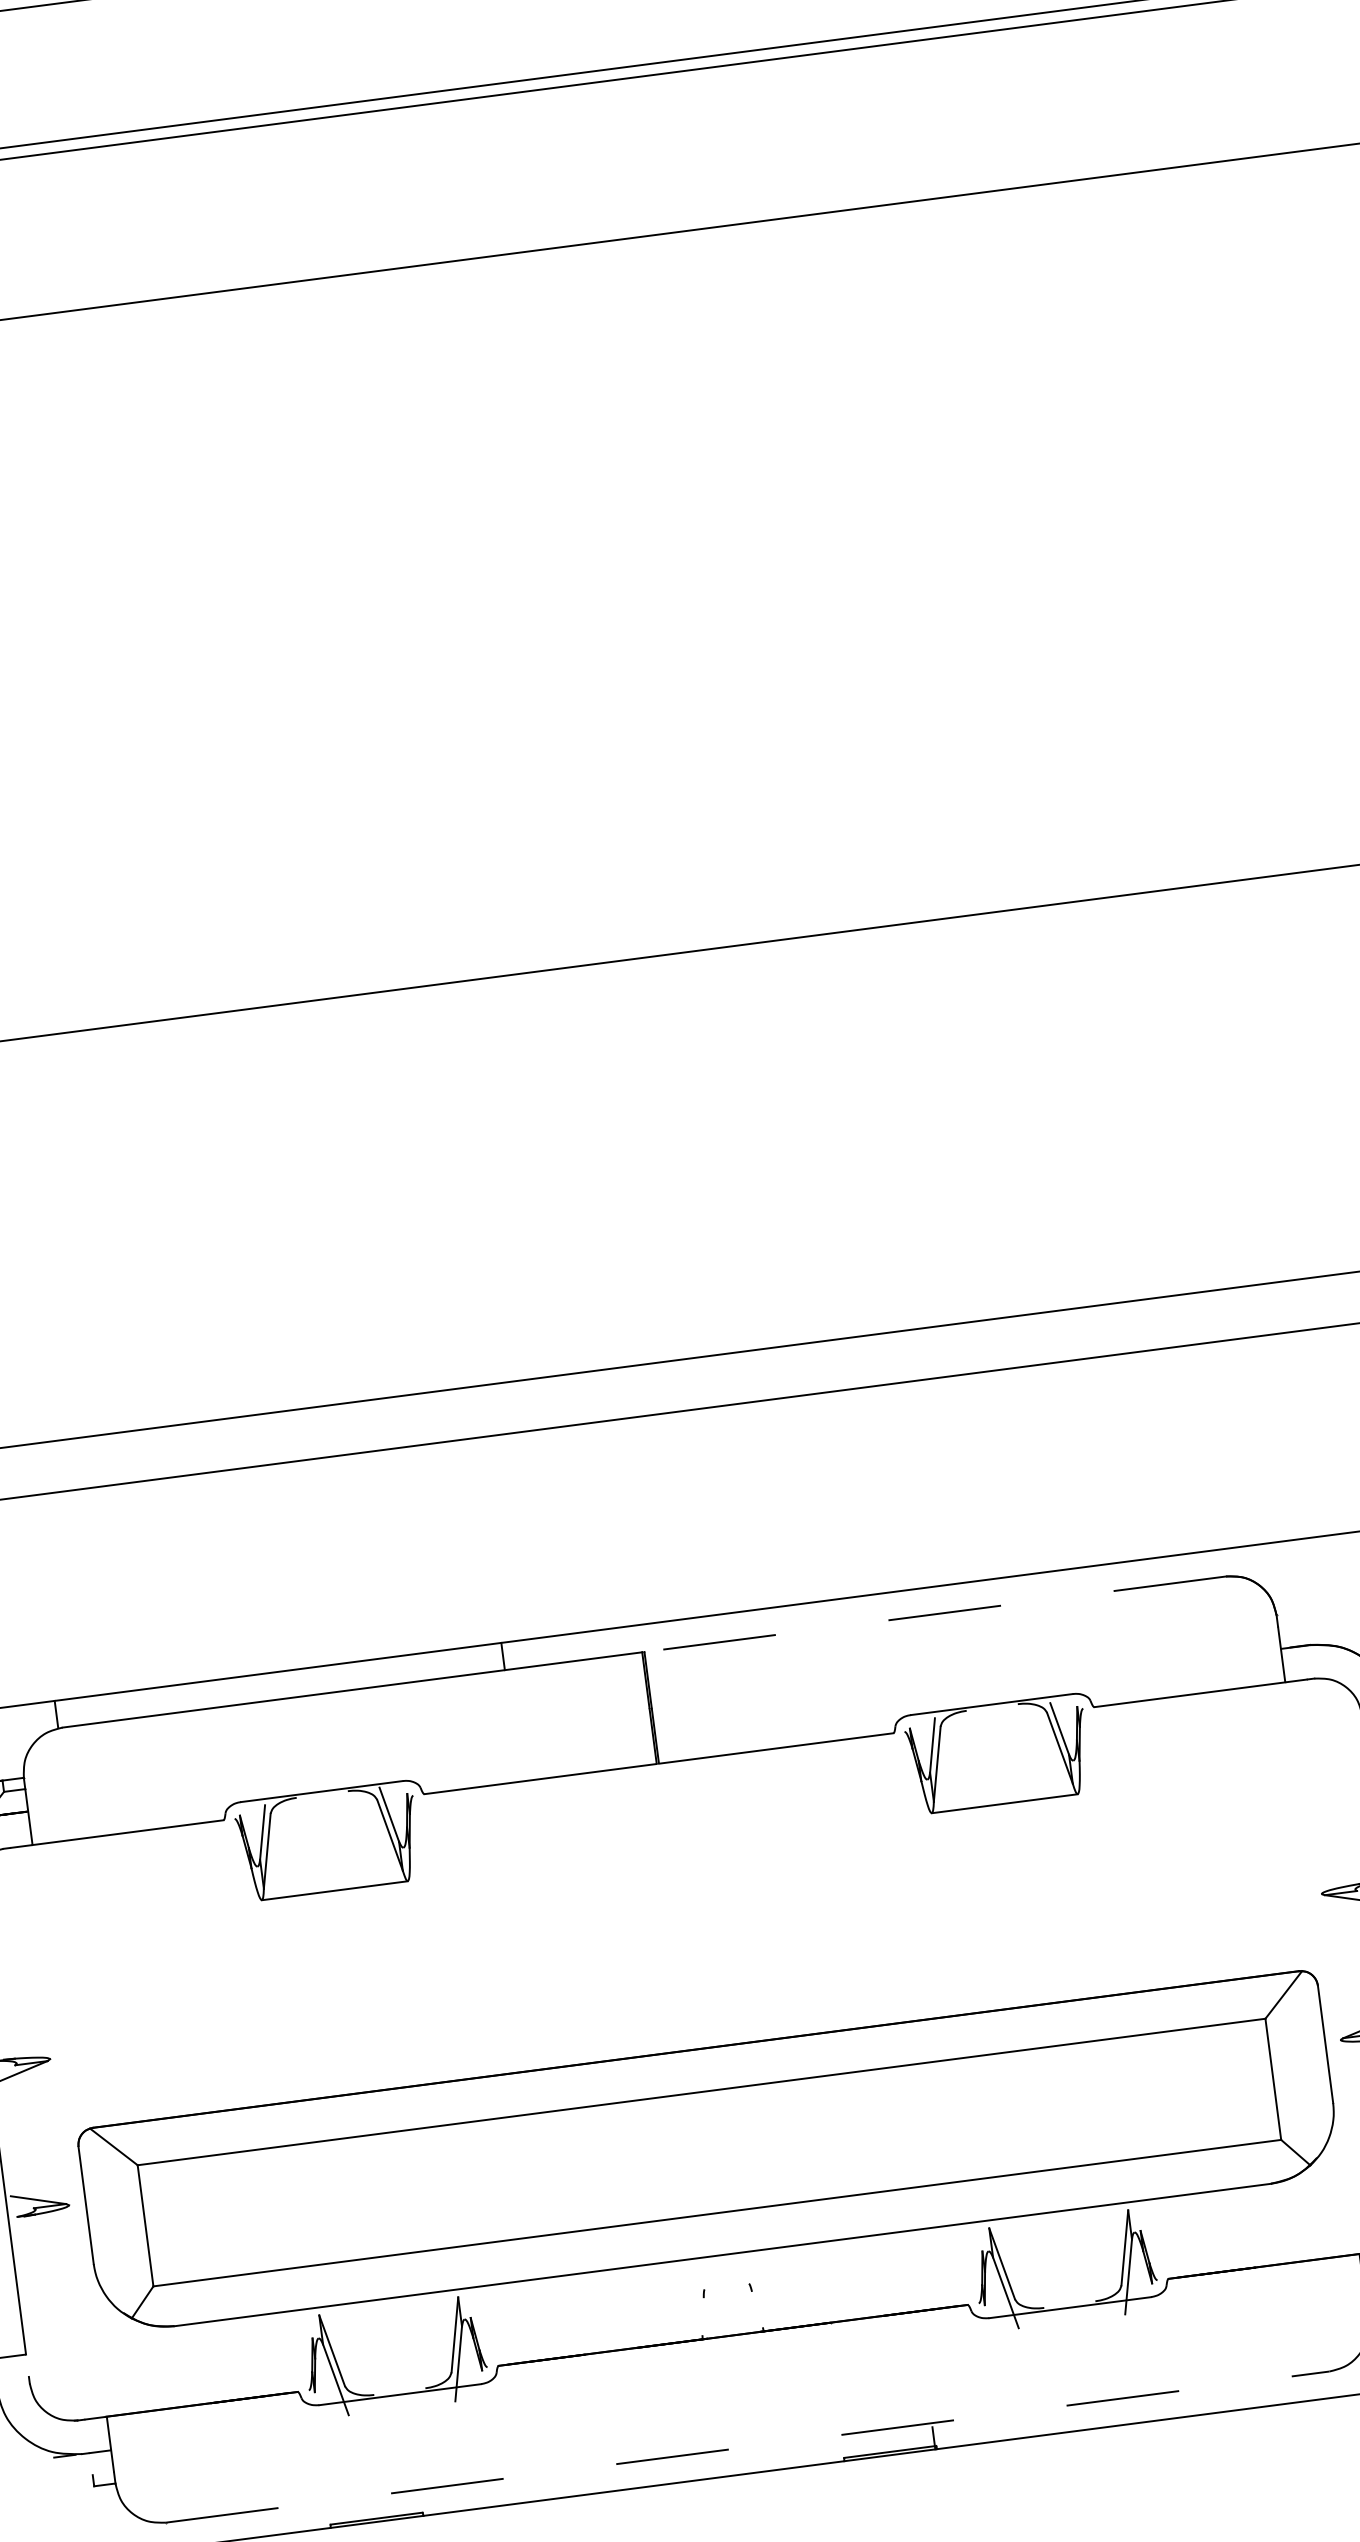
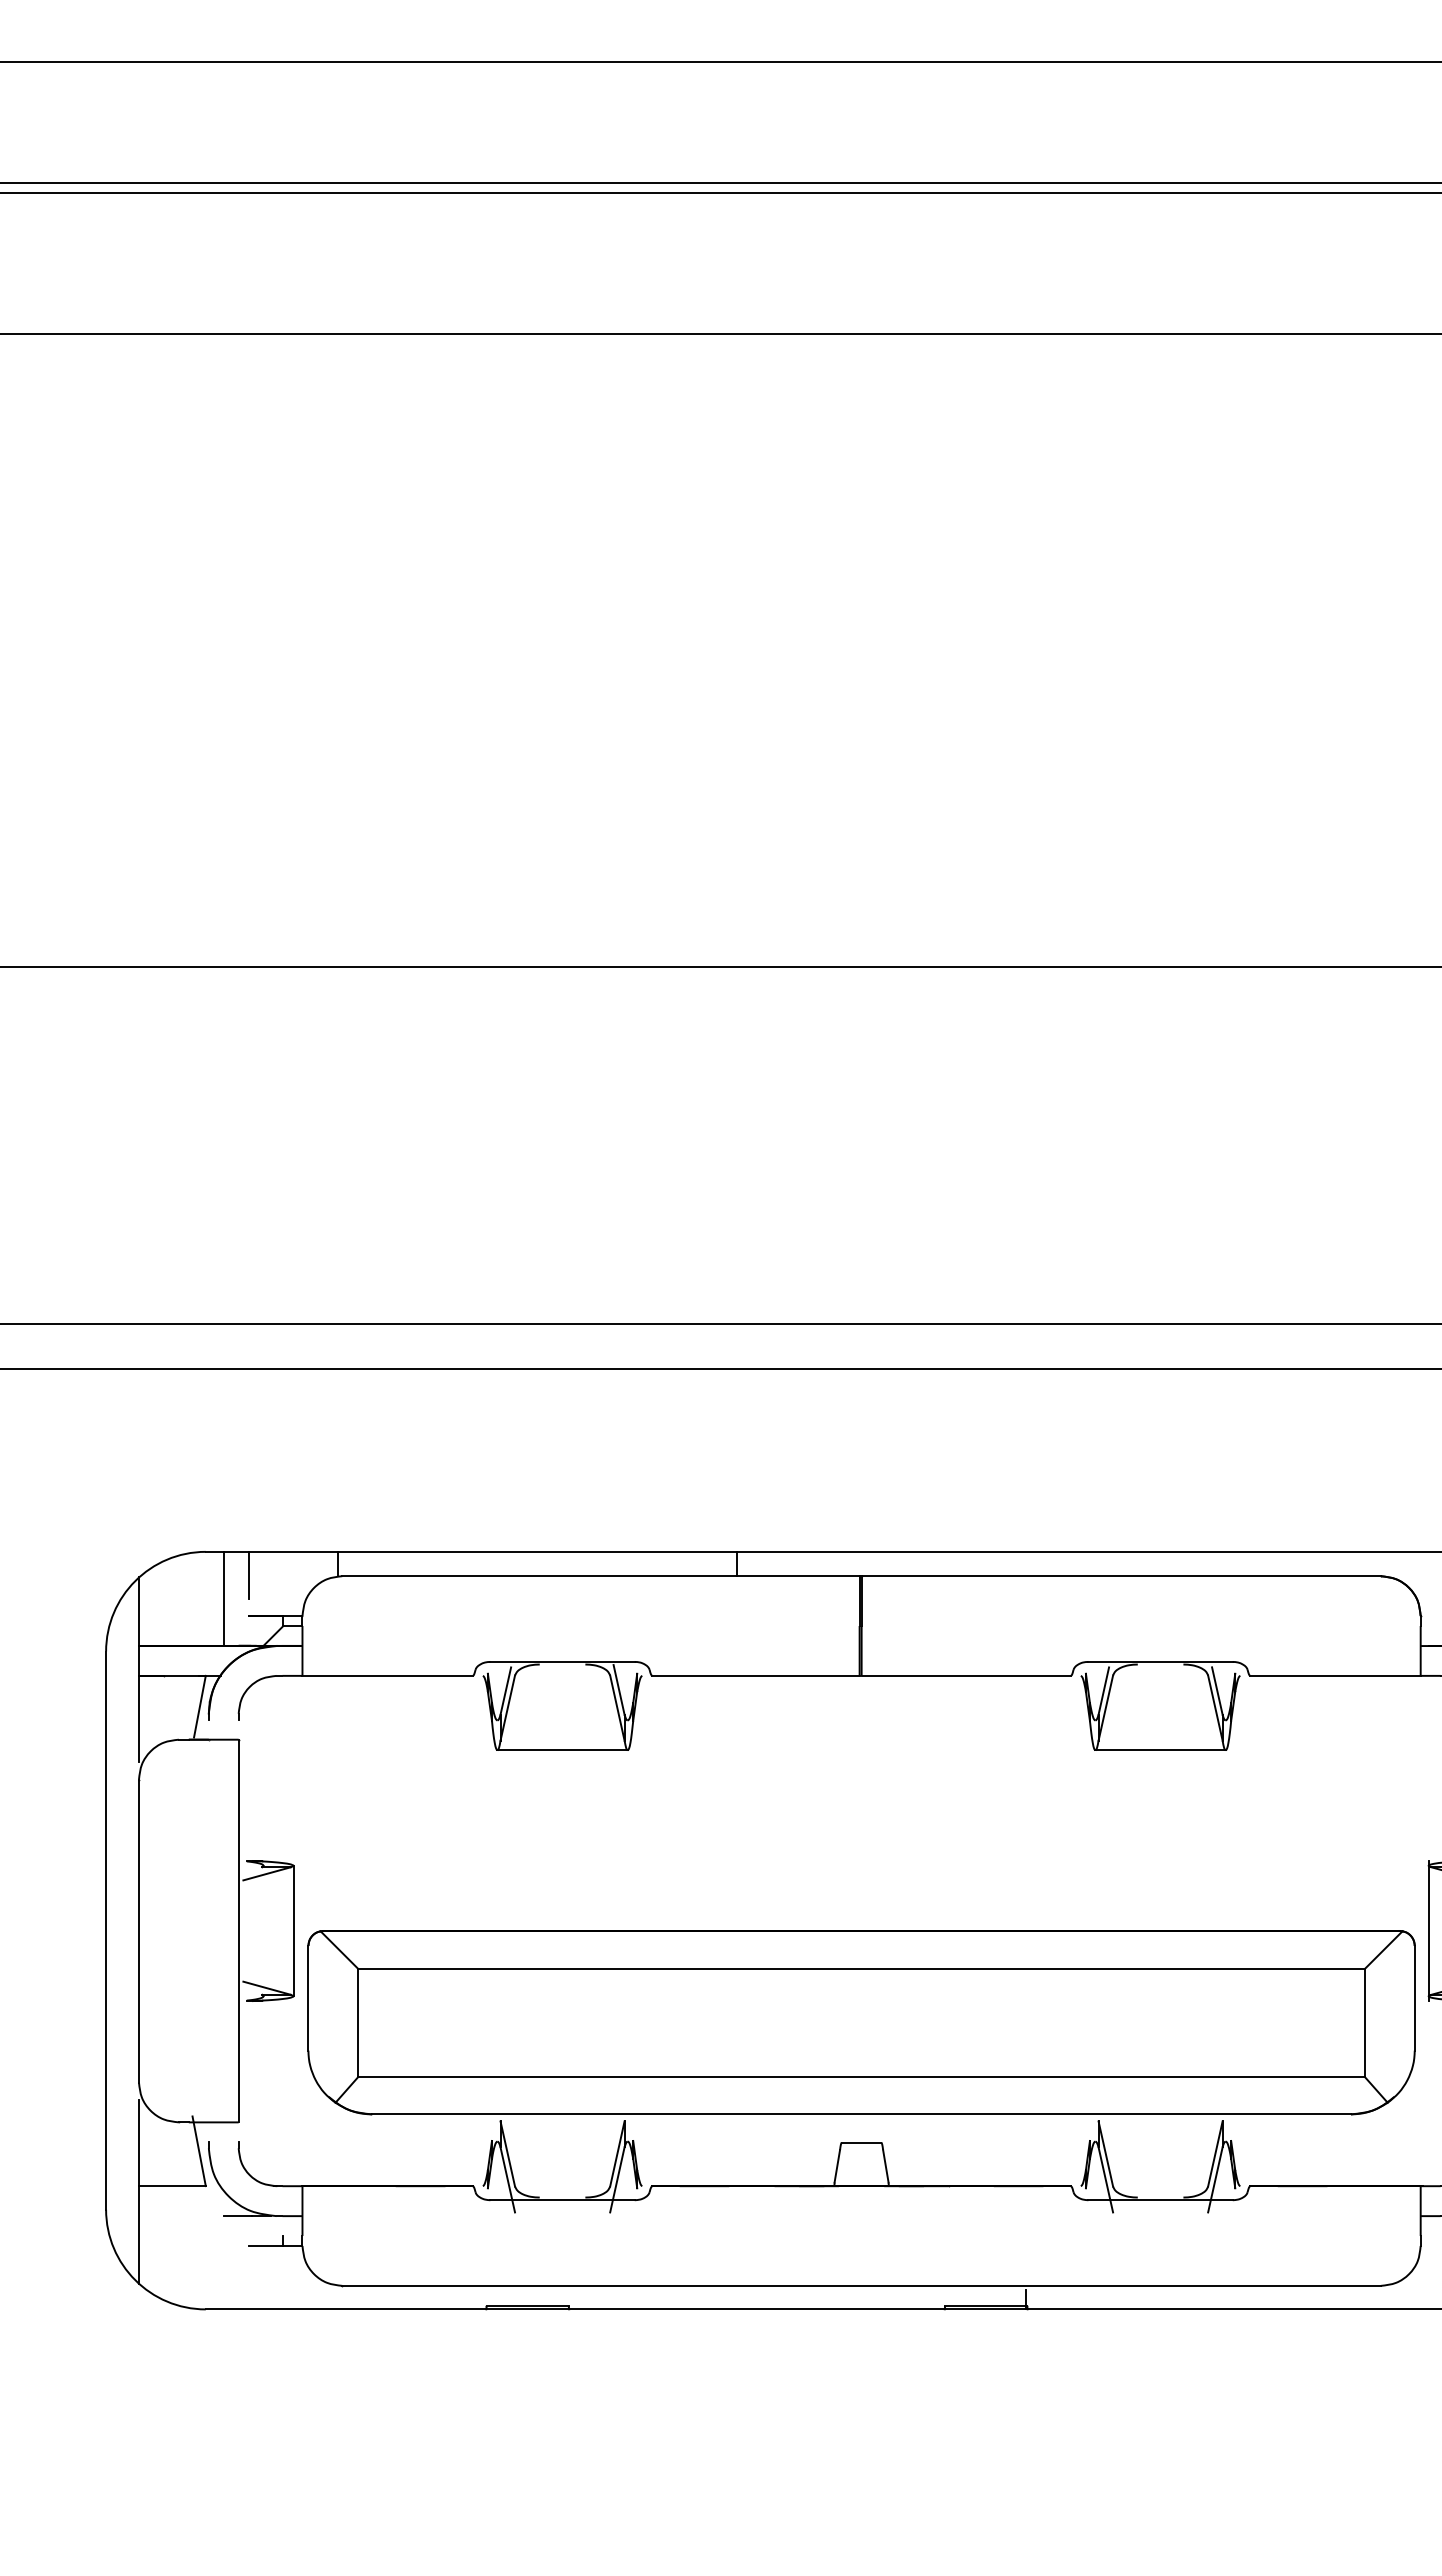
line: (935, 1614) -> (1121, 1576), dashed -> solid
line: (1331, 1966) -> (1428, 1930), added
line: (59, 2131) -> (293, 1930), added
line: (726, 2286) -> (861, 2142), added
line: (757, 2309) -> (885, 2166), added
line: (703, 2316) -> (837, 2166), added
line: (748, 2446) -> (862, 2285), dashed -> solid
line: (38, 2460) -> (237, 2216), added
line: (74, 2488) -> (265, 2245), added

